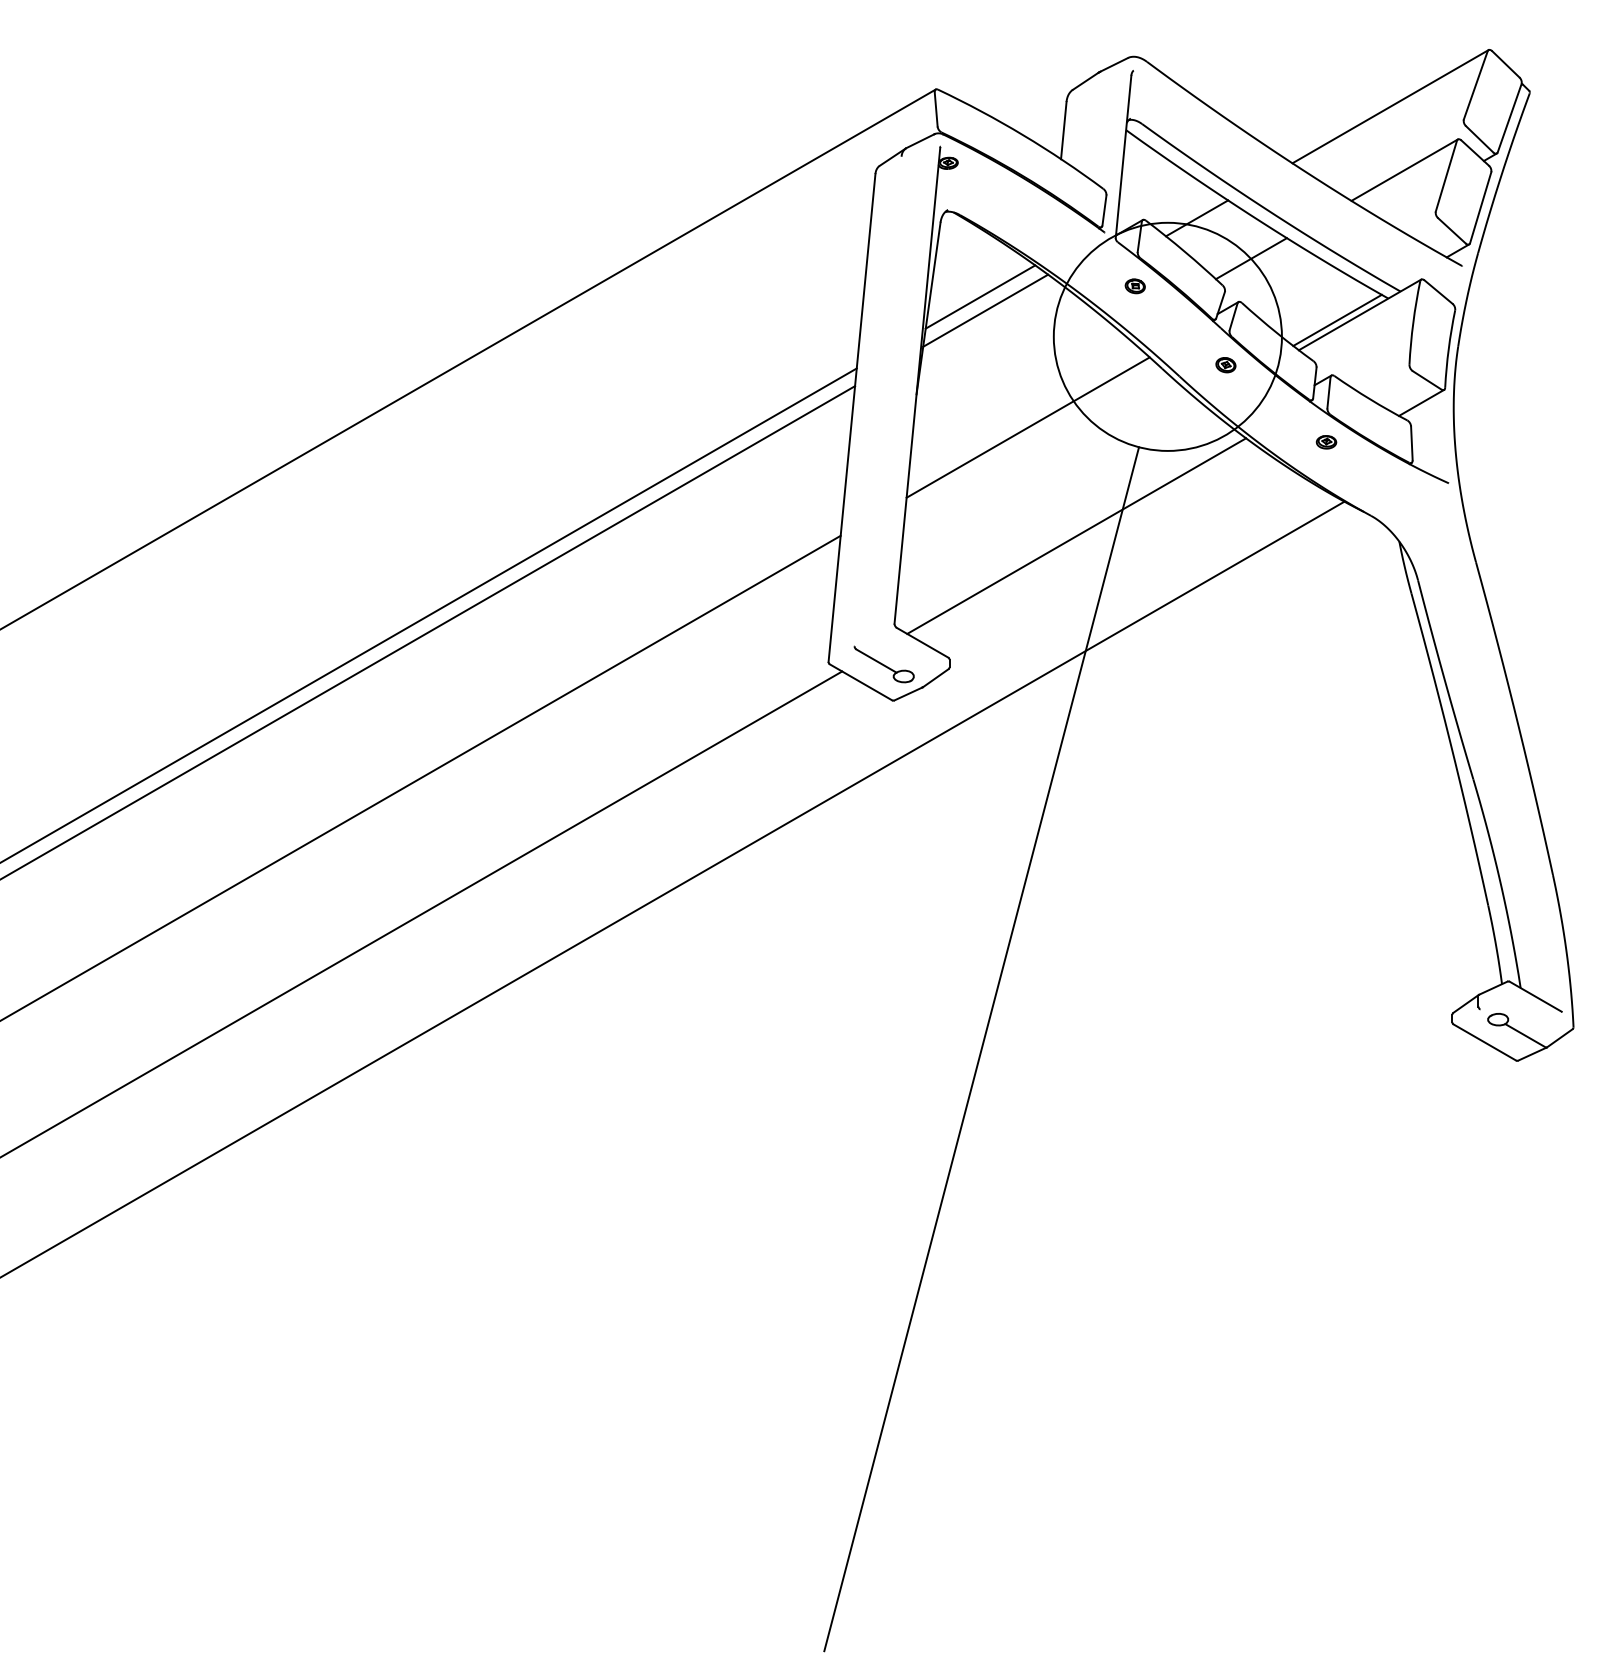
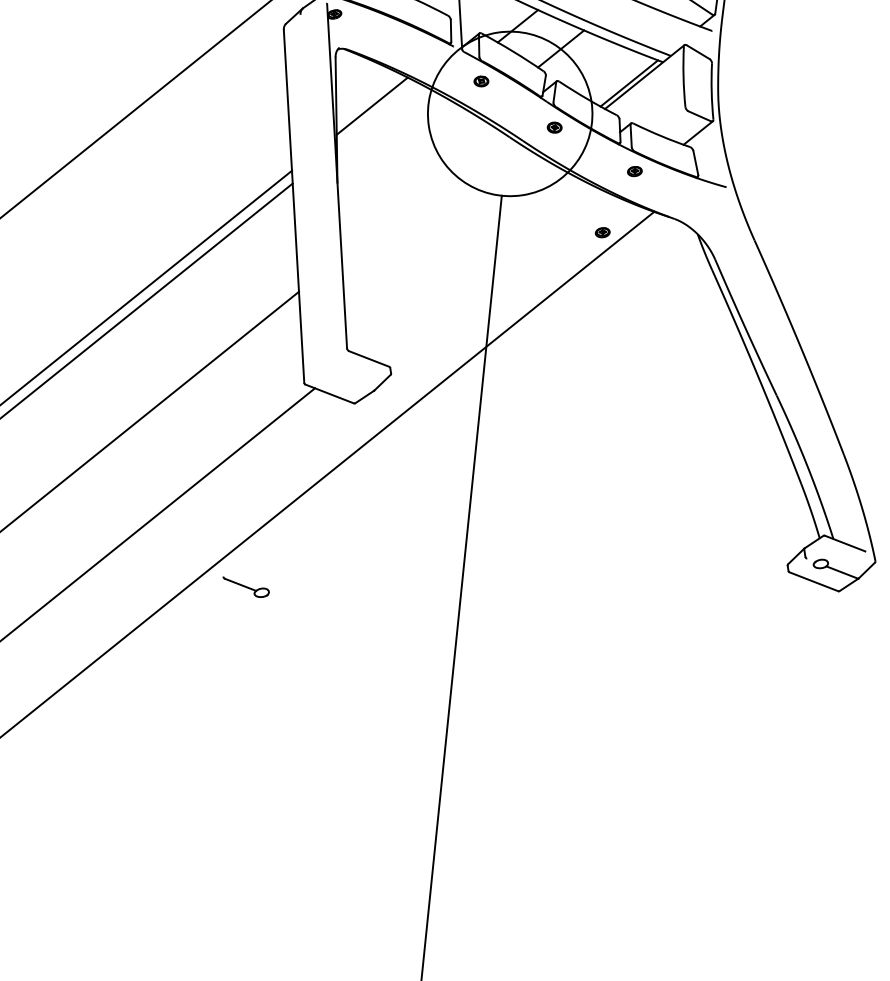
line: (985, 310) -> (377, 115), removed
line: (1027, 427) -> (420, 193), removed
part: (1269, 519) -> (602, 232), added
line: (1076, 535) -> (466, 265), removed
part: (883, 664) -> (245, 586), moved

